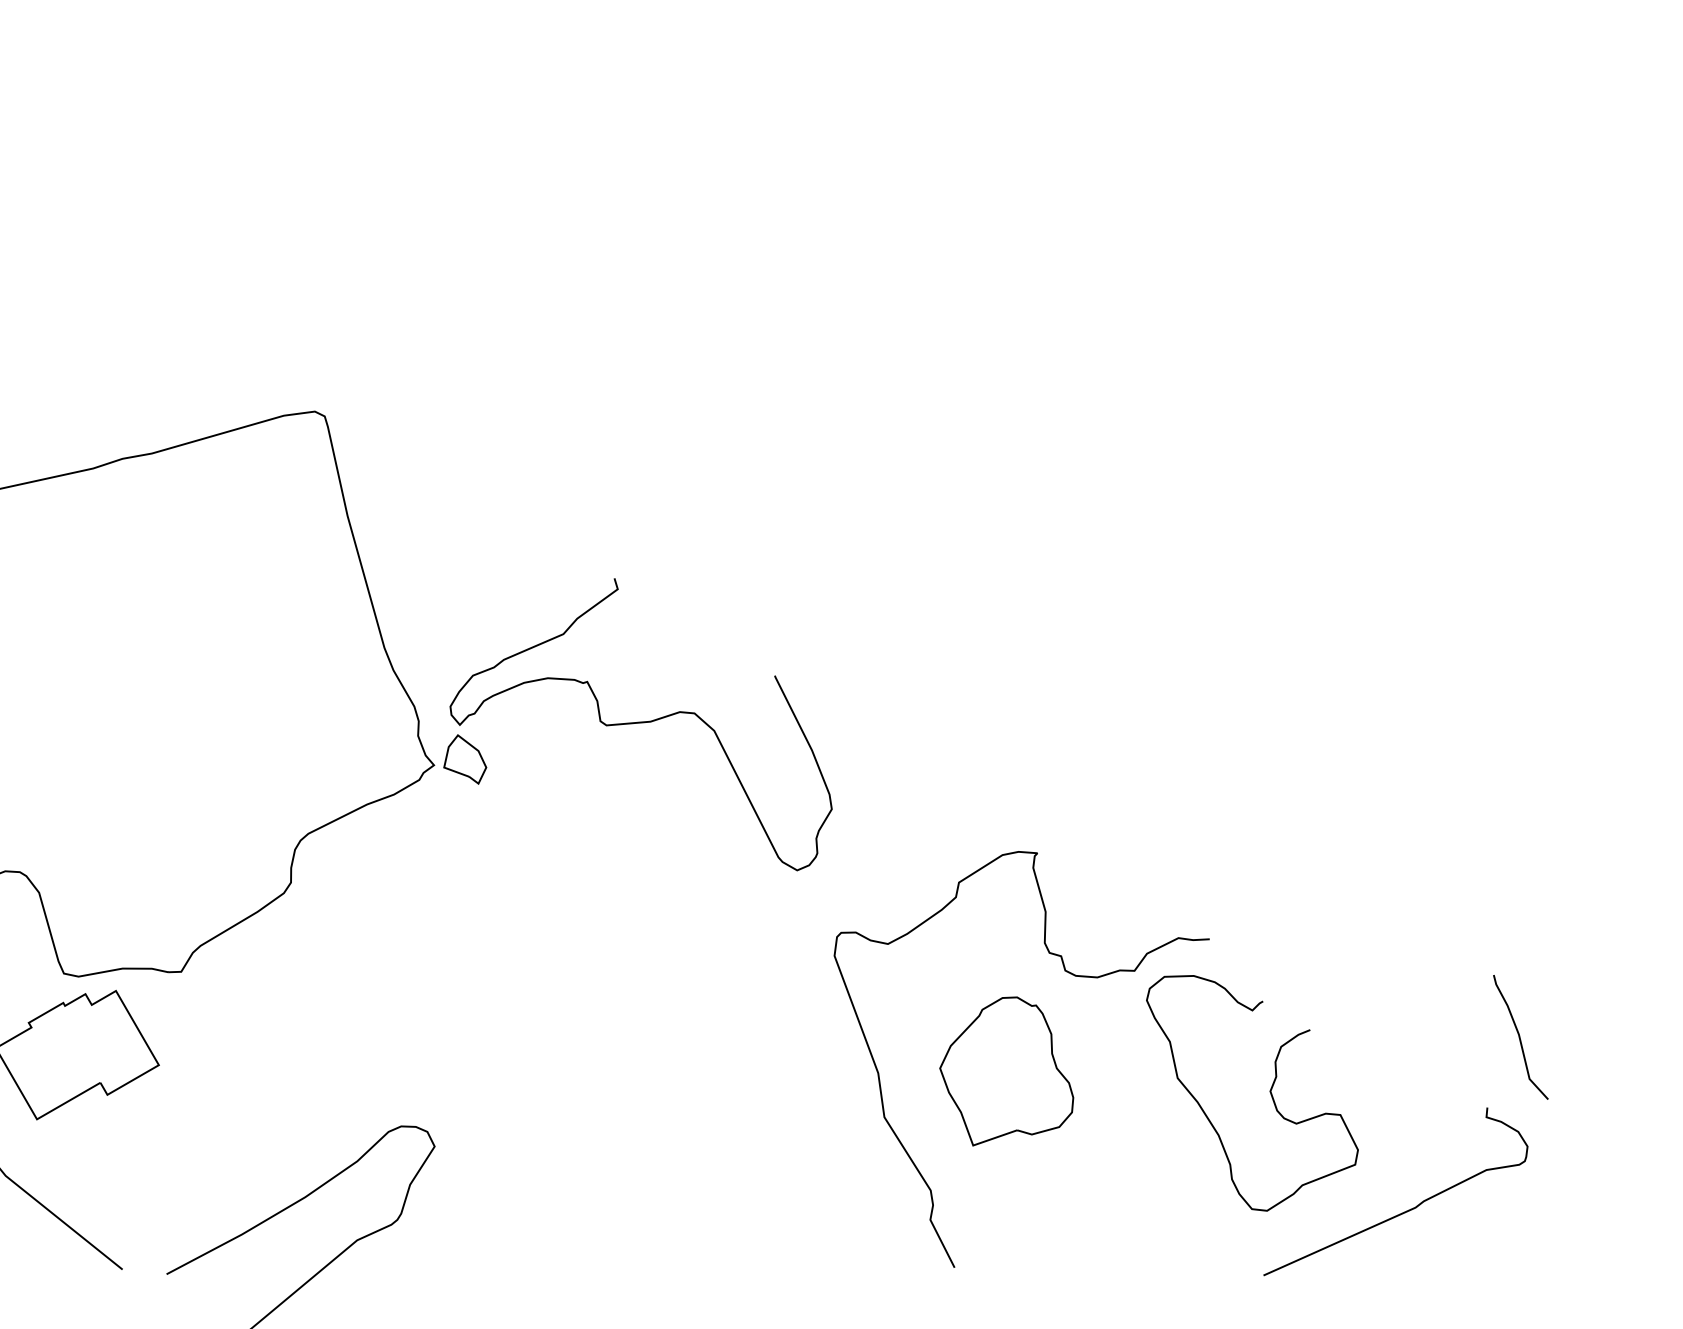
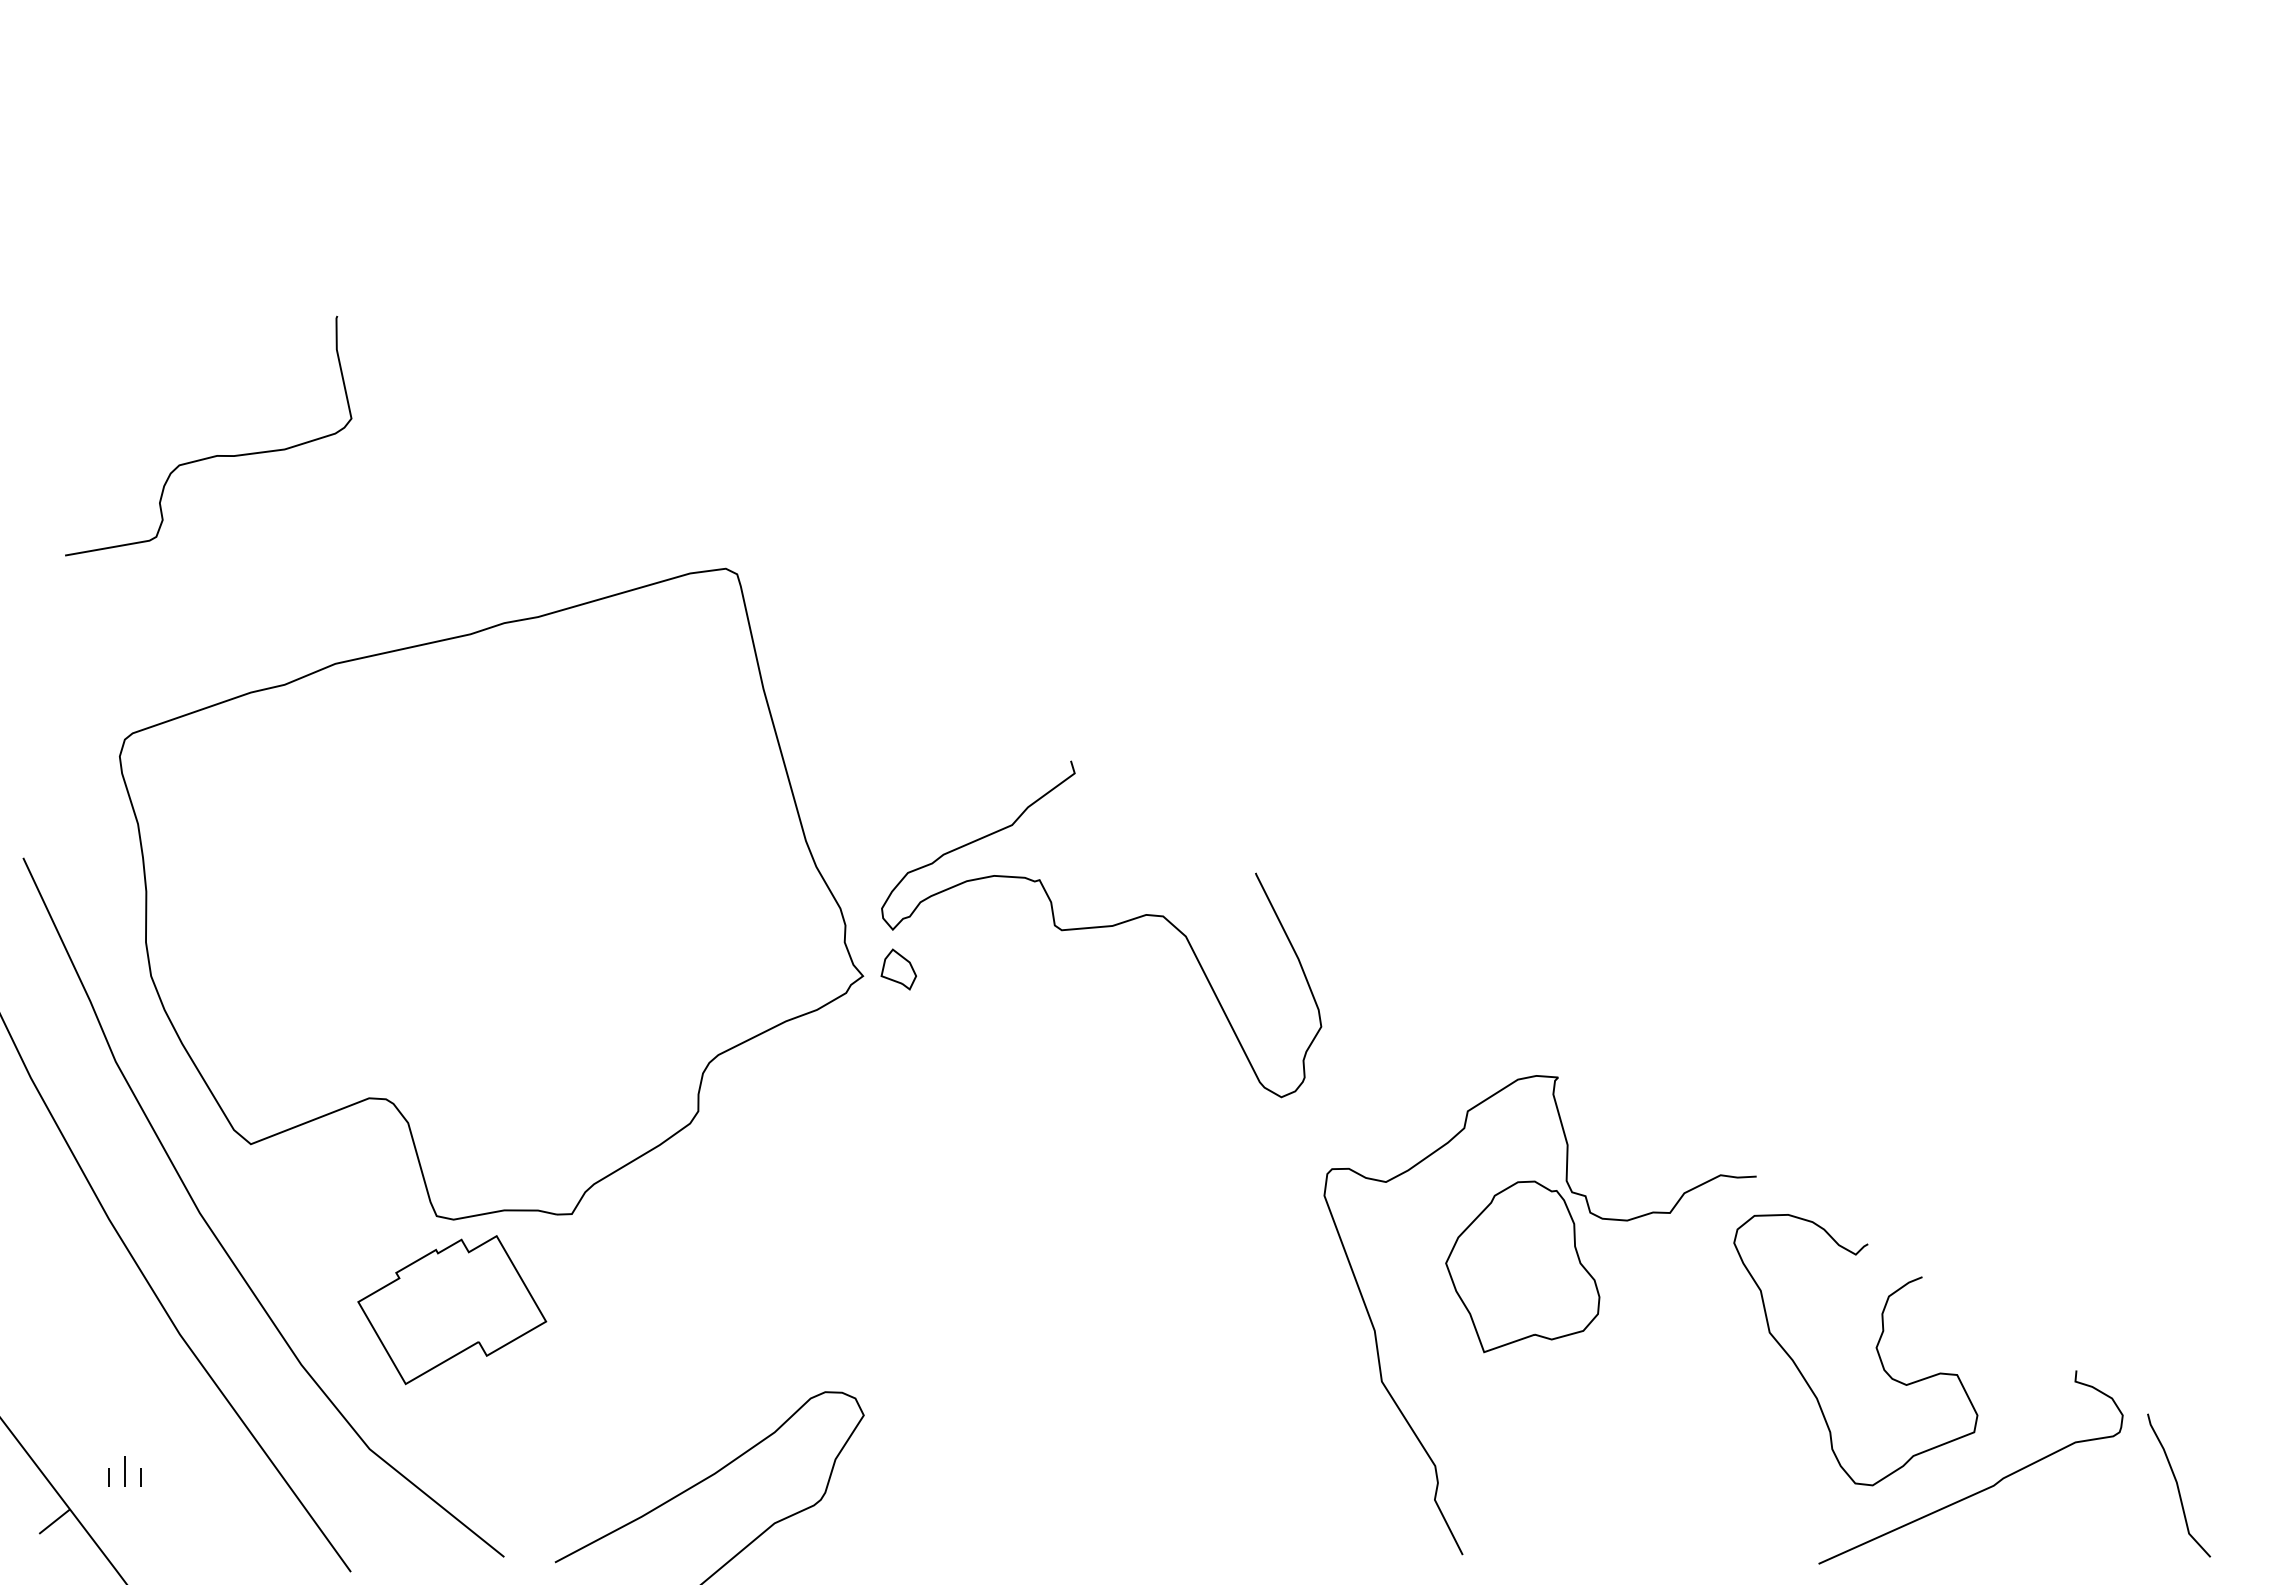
part: (464, 759) -> (898, 969), size x0.71
curve: (1520, 1037) -> (2178, 1485), moved
part: (1006, 1071) -> (1522, 1266), moved
curve: (1269, 1091) -> (1875, 1348), moved

